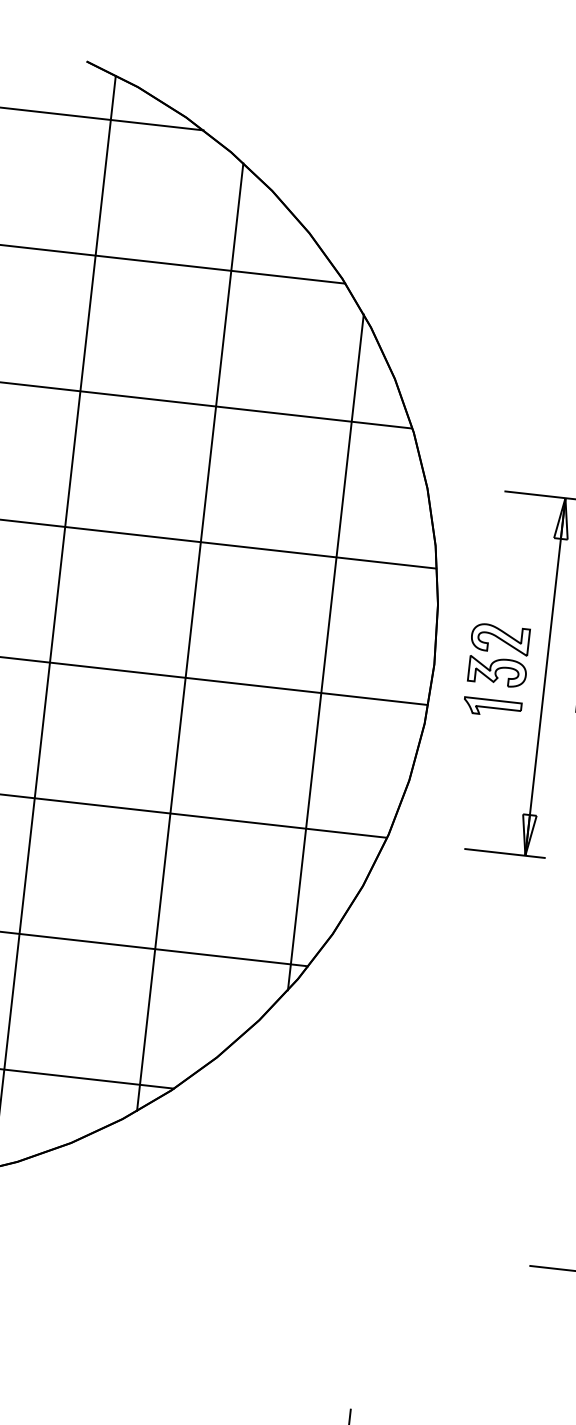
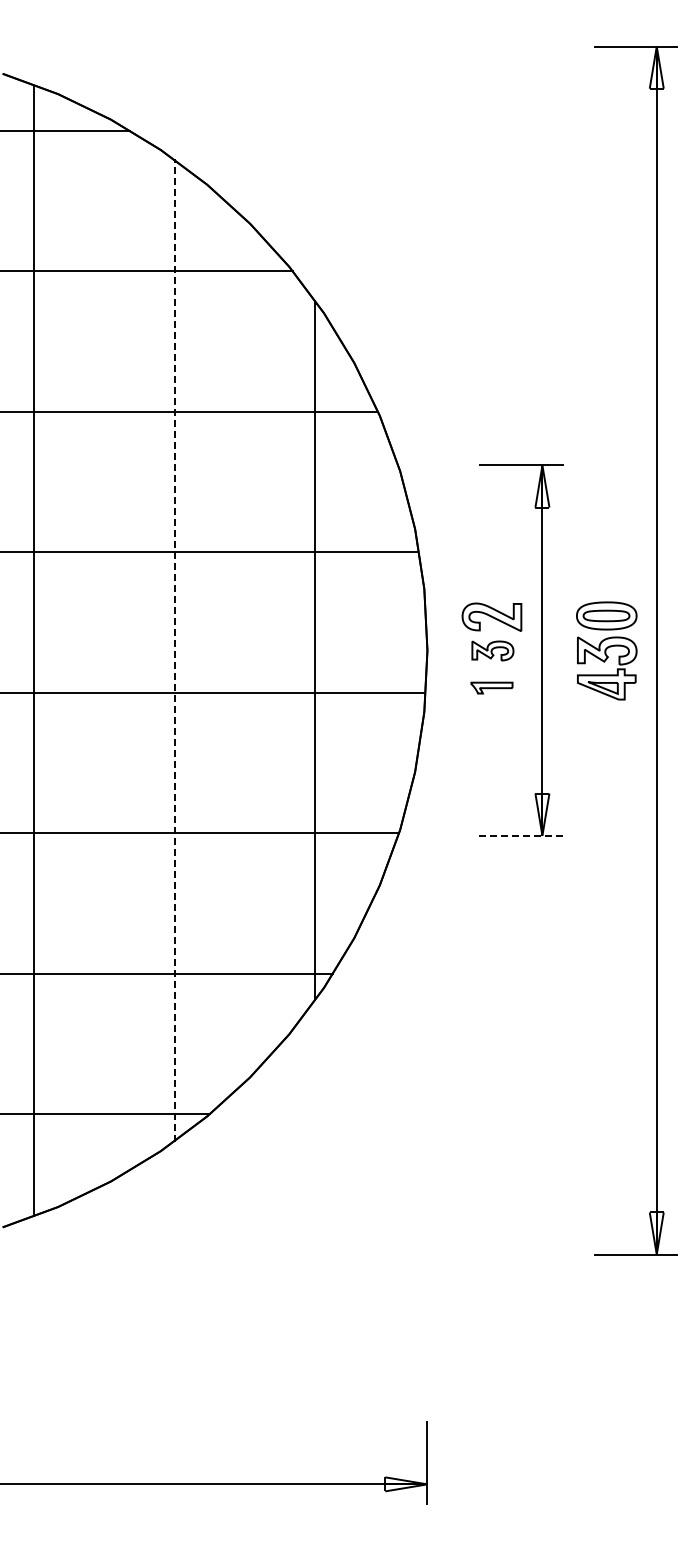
line: (190, 637) -> (174, 650), solid -> dashed
part: (497, 671) -> (492, 650), size x0.7
part: (492, 707) -> (491, 687), size x0.7
line: (505, 853) -> (521, 835), solid -> dashed

